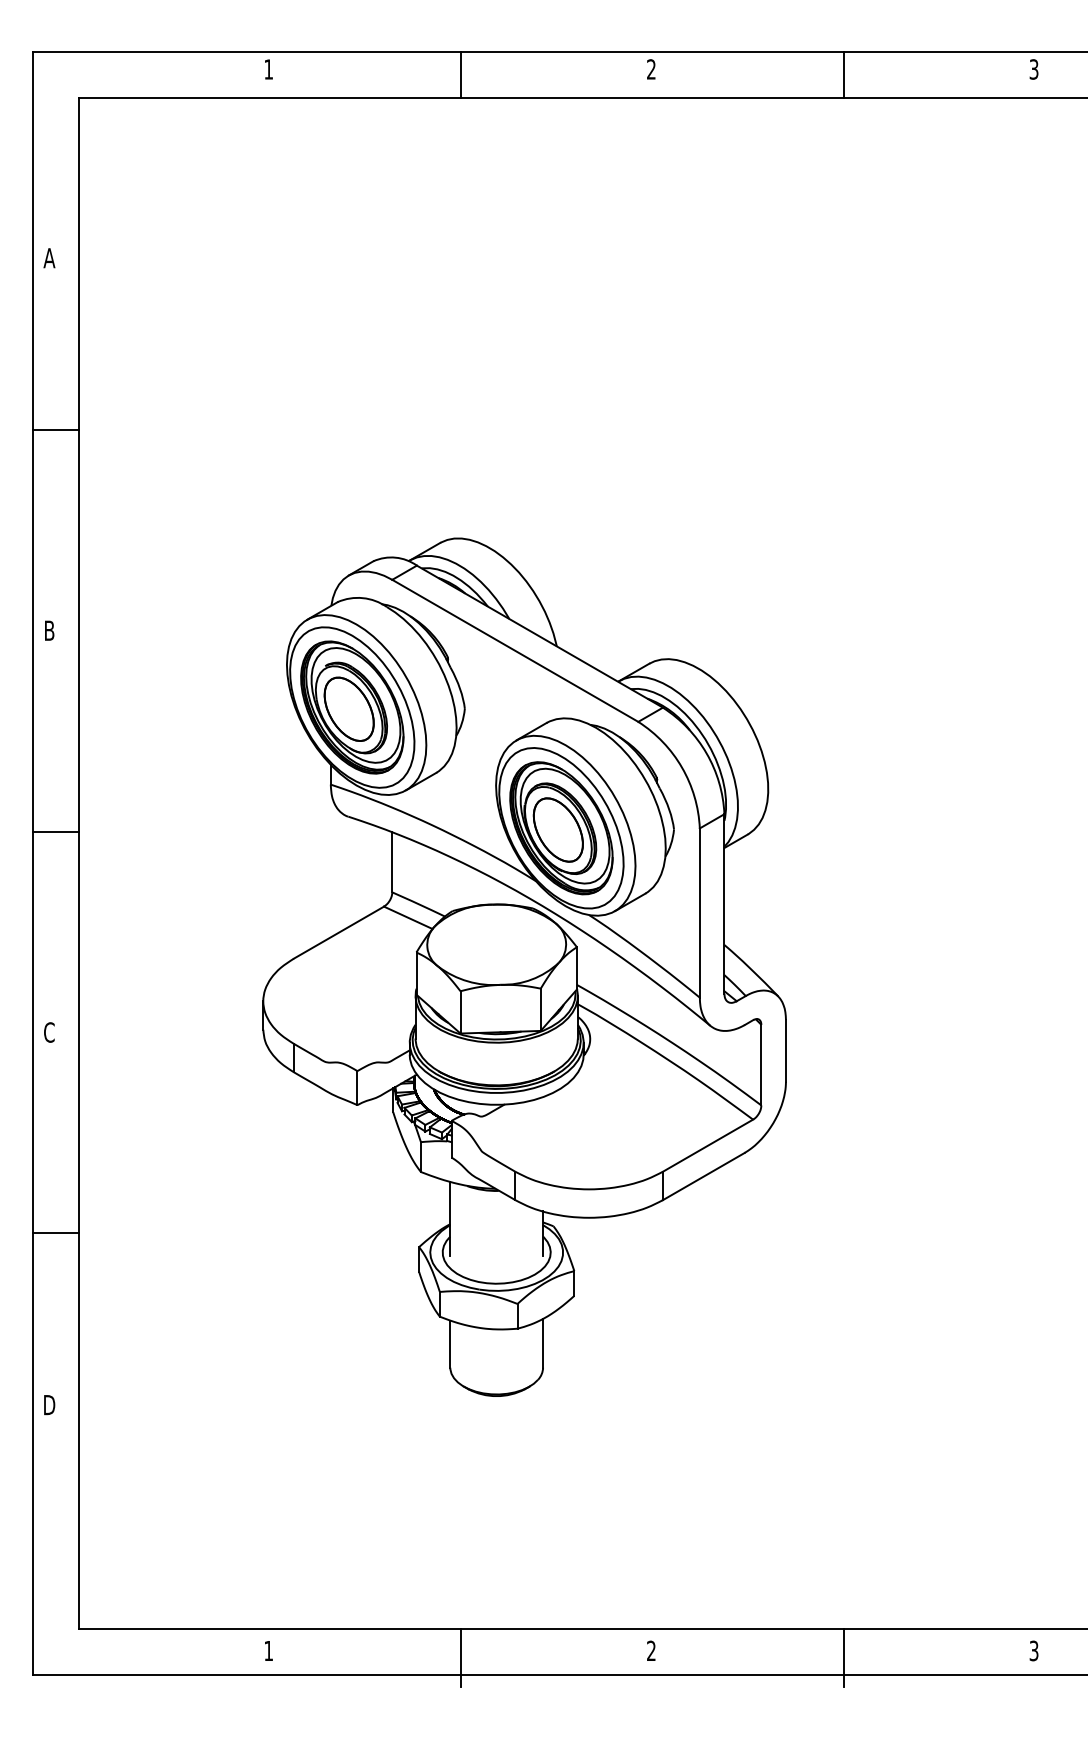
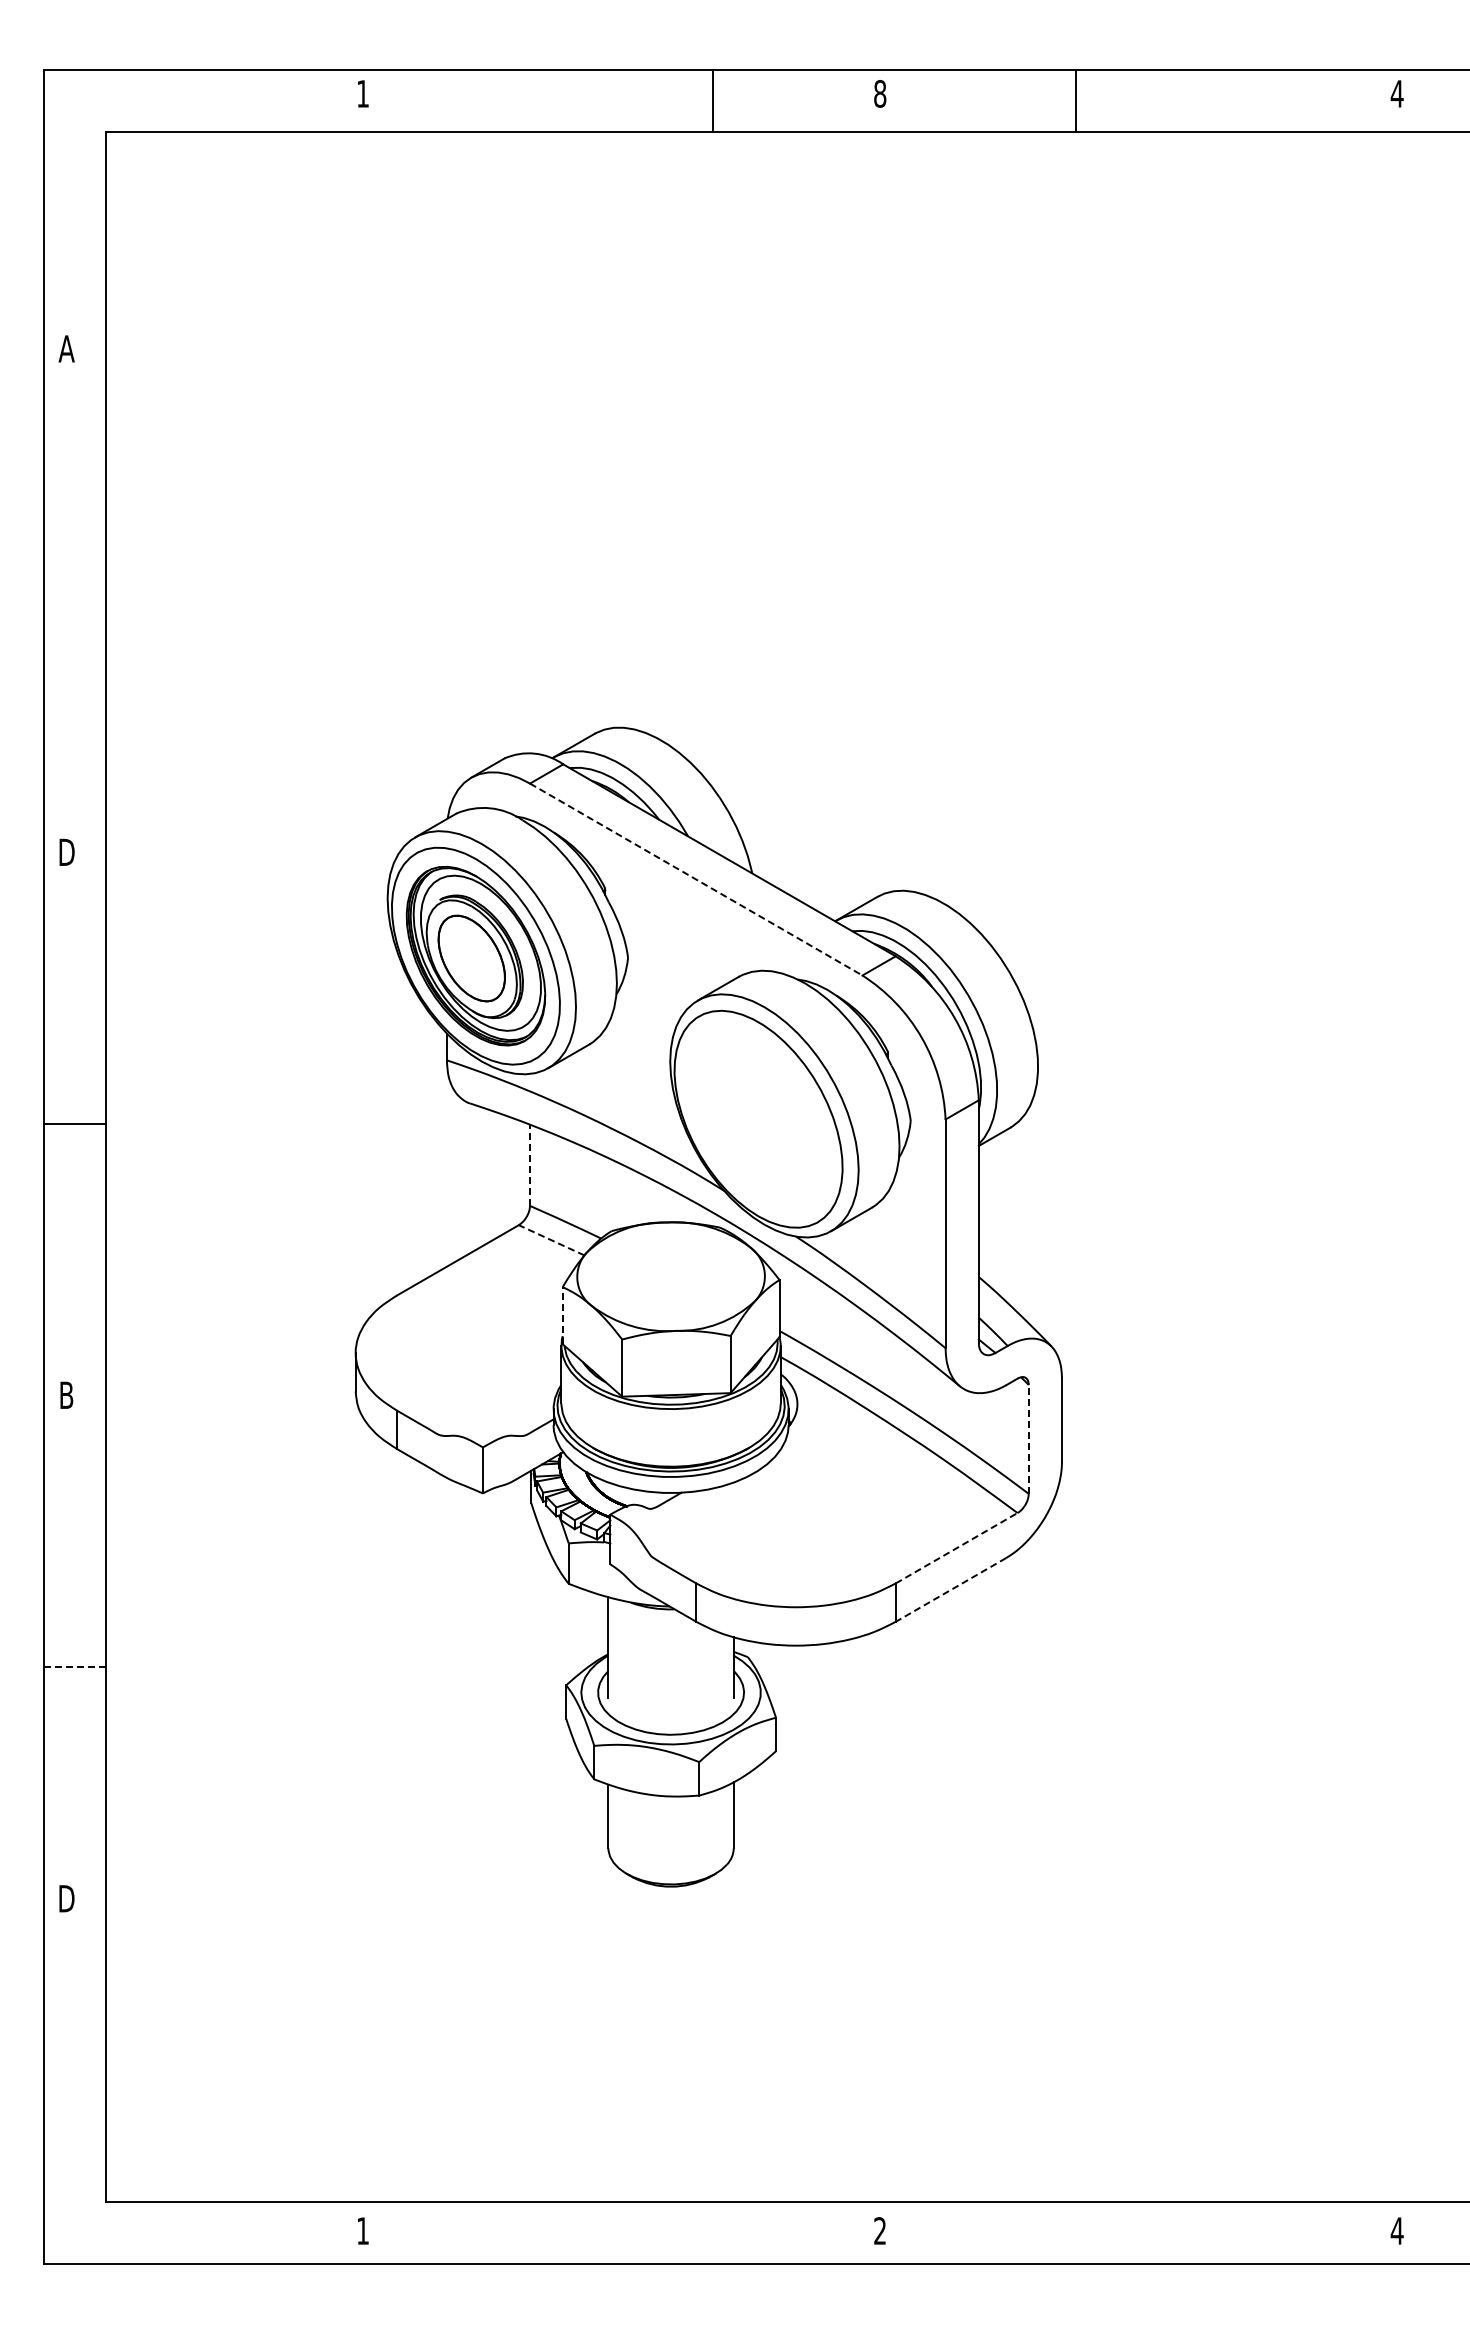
text: (651, 69) -> (880, 93), 2 -> 8
text: (1033, 69) -> (1396, 93), 3 -> 4
line: (461, 75) -> (713, 101), moved
line: (844, 75) -> (1076, 101), moved
line: (55, 429) -> (74, 580), removed
text: (49, 630) -> (66, 851), B -> D
line: (515, 650) -> (696, 879), solid -> dashed
part: (561, 828) -> (758, 1119), removed
line: (392, 862) -> (530, 1165), solid -> dashed
line: (408, 917) -> (551, 1240), solid -> dashed
line: (416, 973) -> (562, 1315), solid -> dashed
text: (49, 1032) -> (66, 1395), C -> B
line: (761, 1064) -> (1028, 1438), solid -> dashed
line: (708, 1145) -> (957, 1547), solid -> dashed
line: (703, 1176) -> (950, 1589), solid -> dashed
line: (55, 1233) -> (75, 1666), solid -> dashed
text: (1033, 1651) -> (1396, 2231), 3 -> 4
line: (461, 1657) -> (623, 2240), removed
line: (844, 1657) -> (1140, 2240), removed

